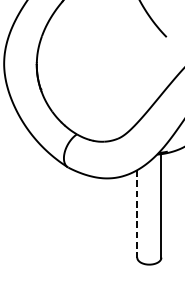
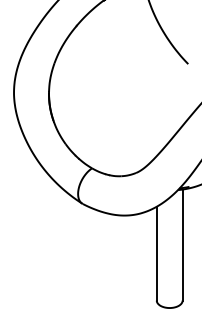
line: (137, 213) -> (156, 253), dashed -> solid

